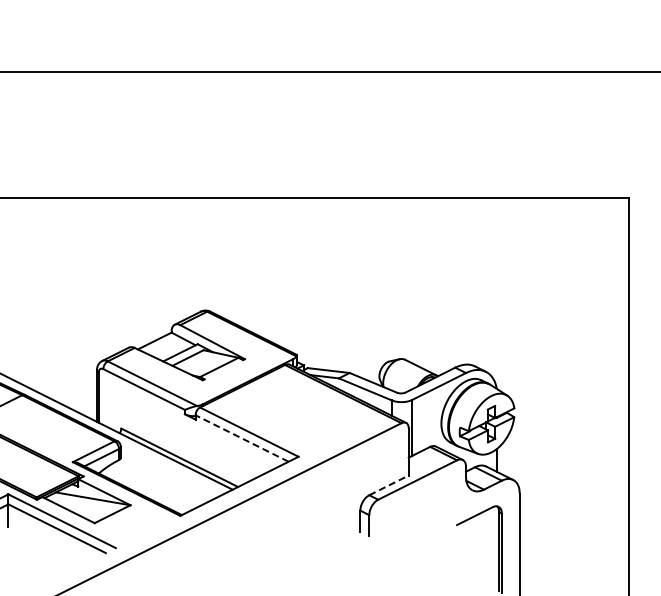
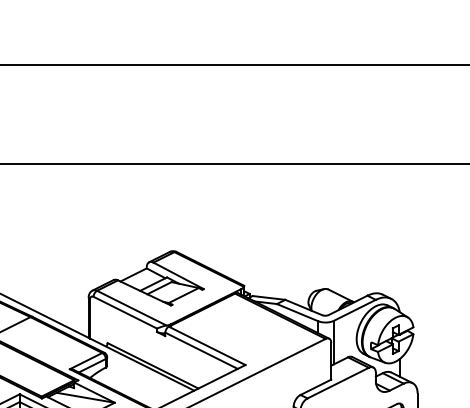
line: (241, 438) -> (201, 350), dashed -> solid
line: (389, 485) -> (316, 387), dashed -> solid

